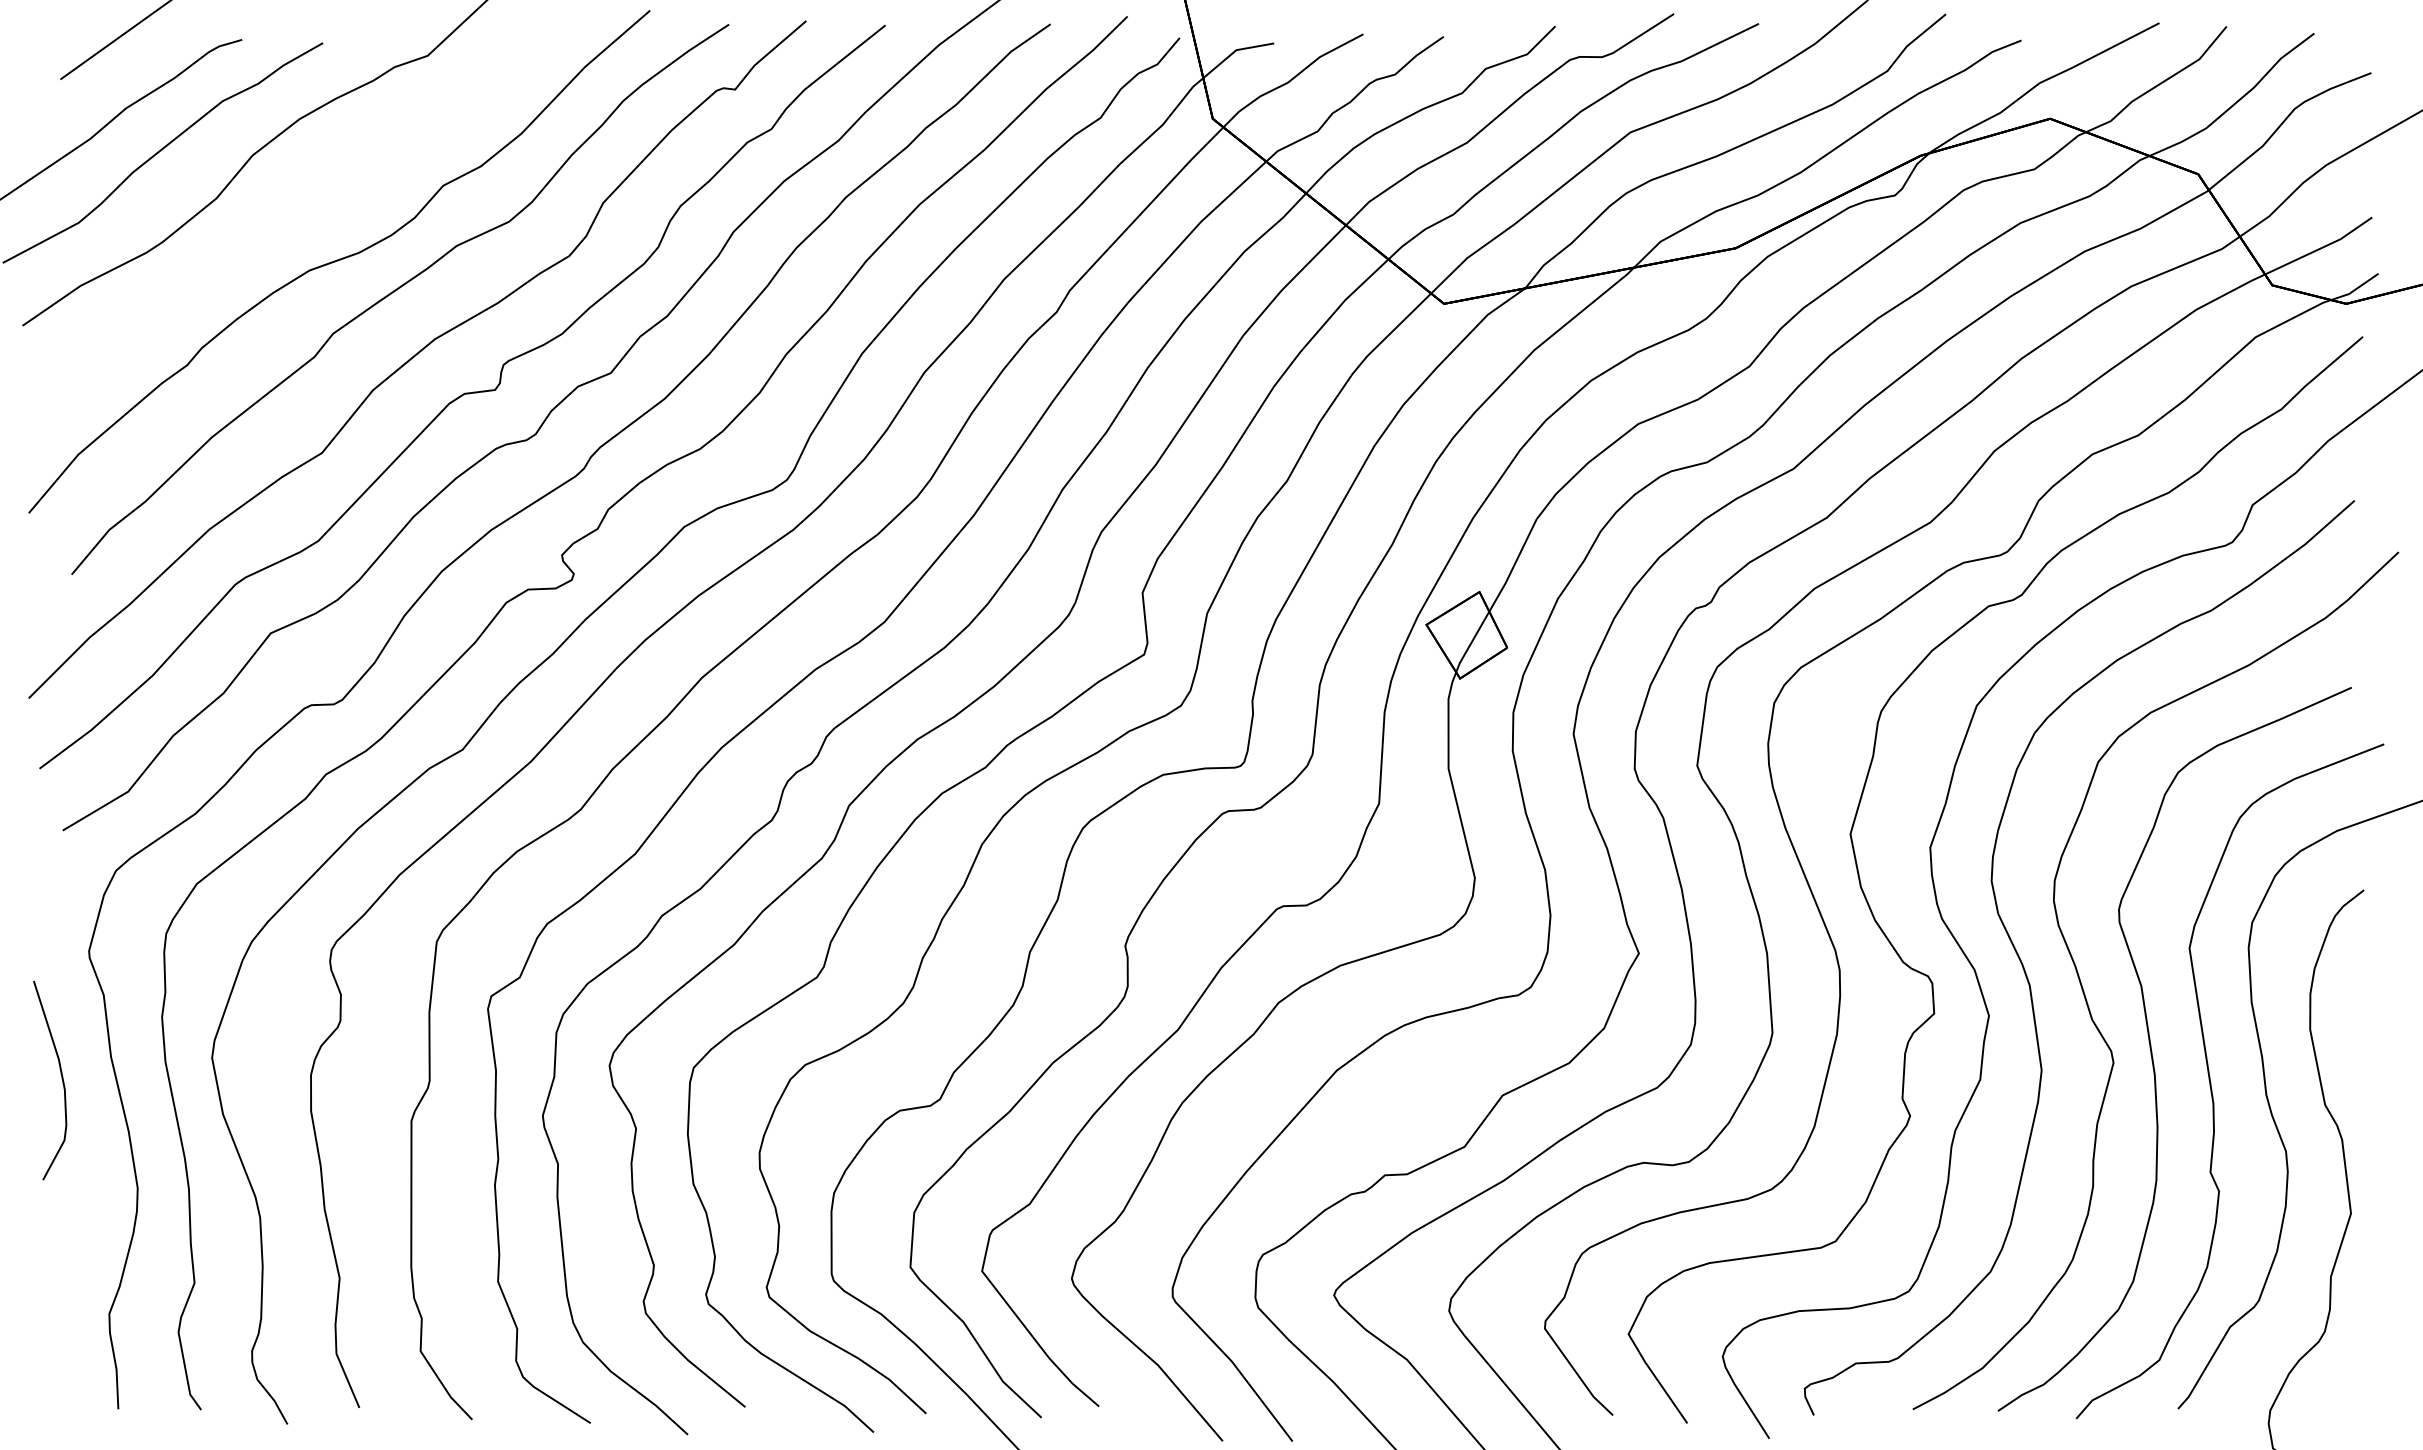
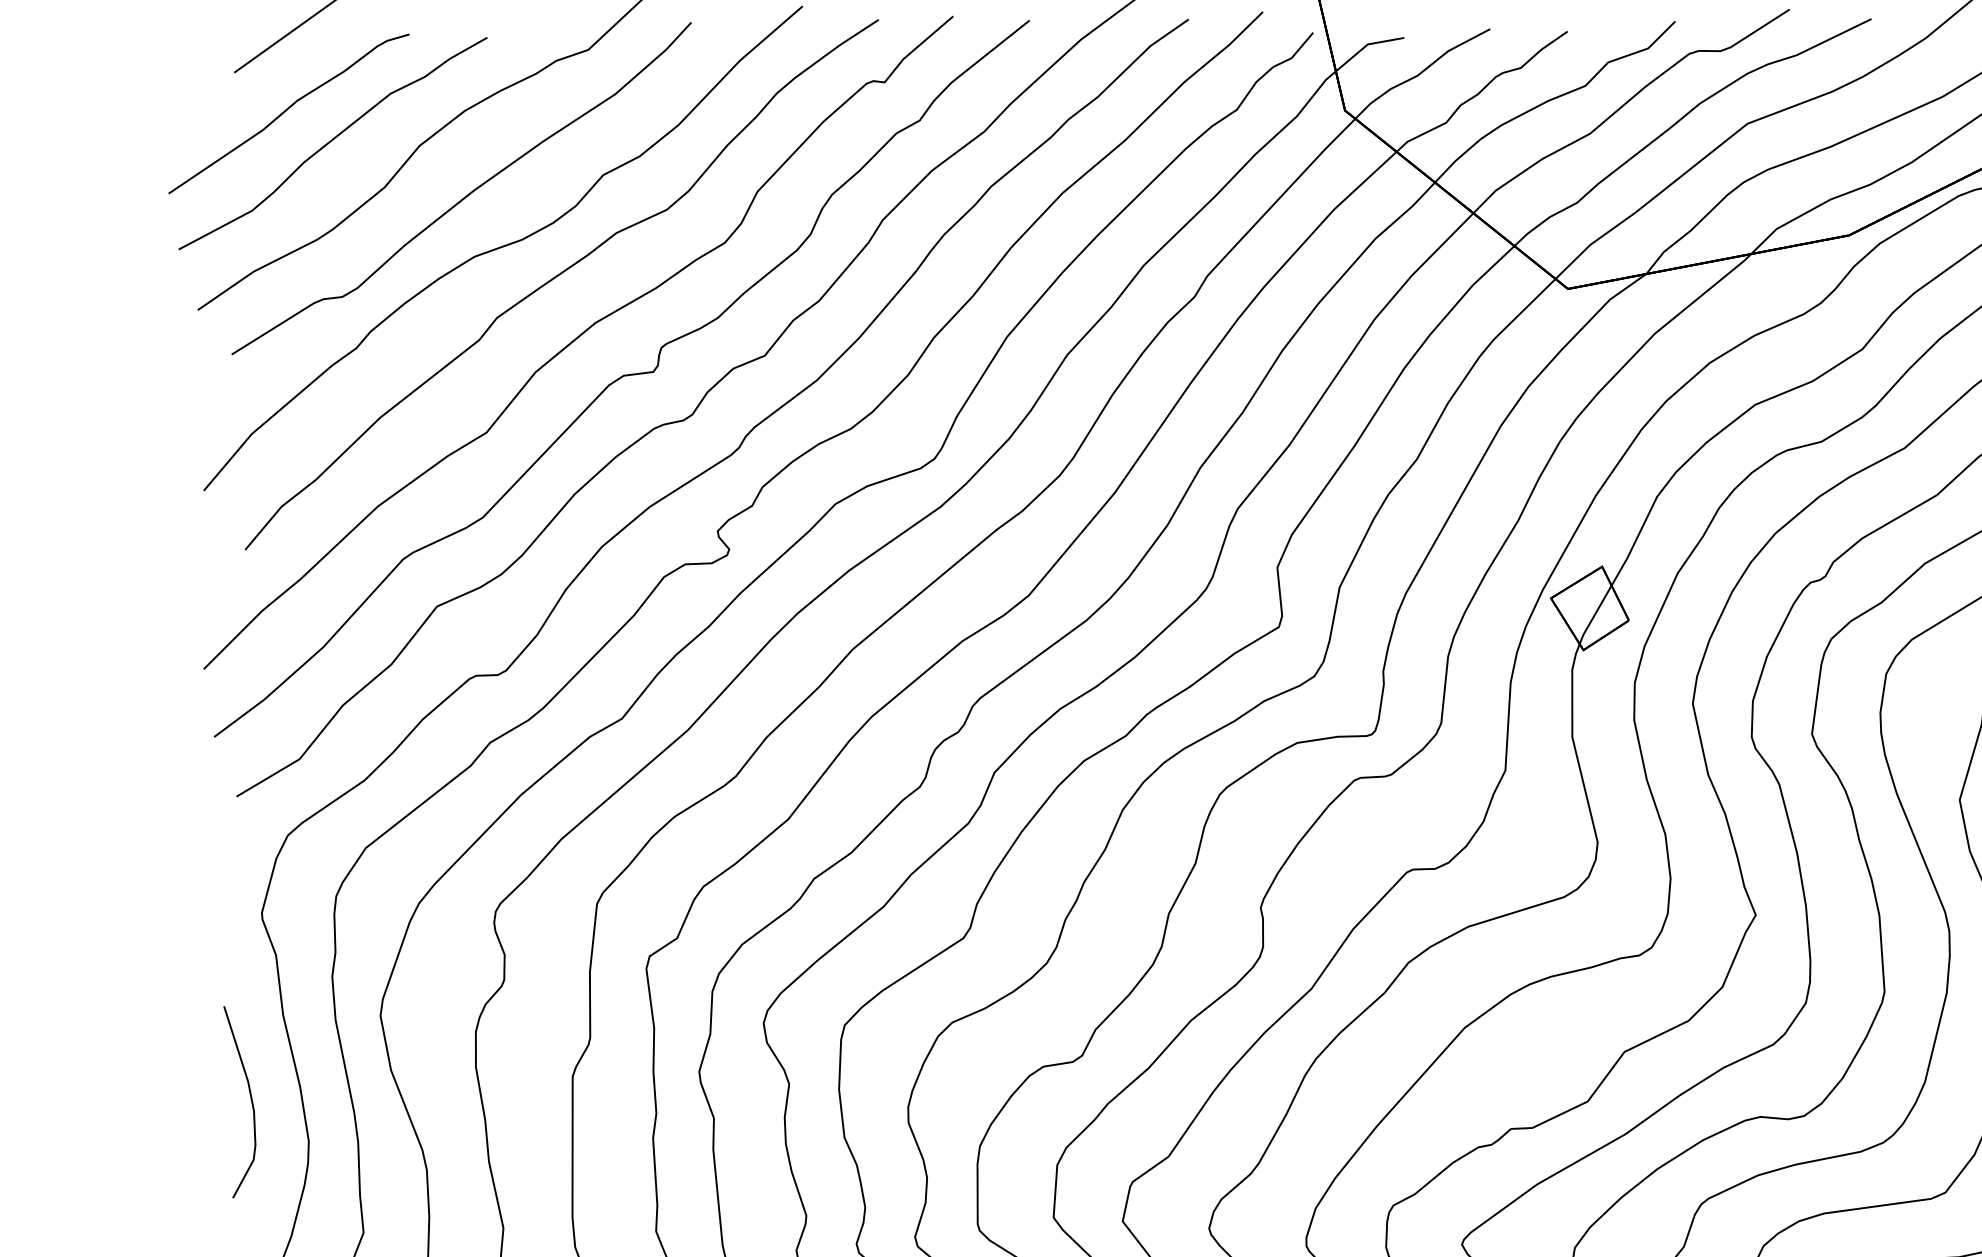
curve: (302, 205) -> (467, 194), added
curve: (61, 1079) -> (250, 1101), moved

